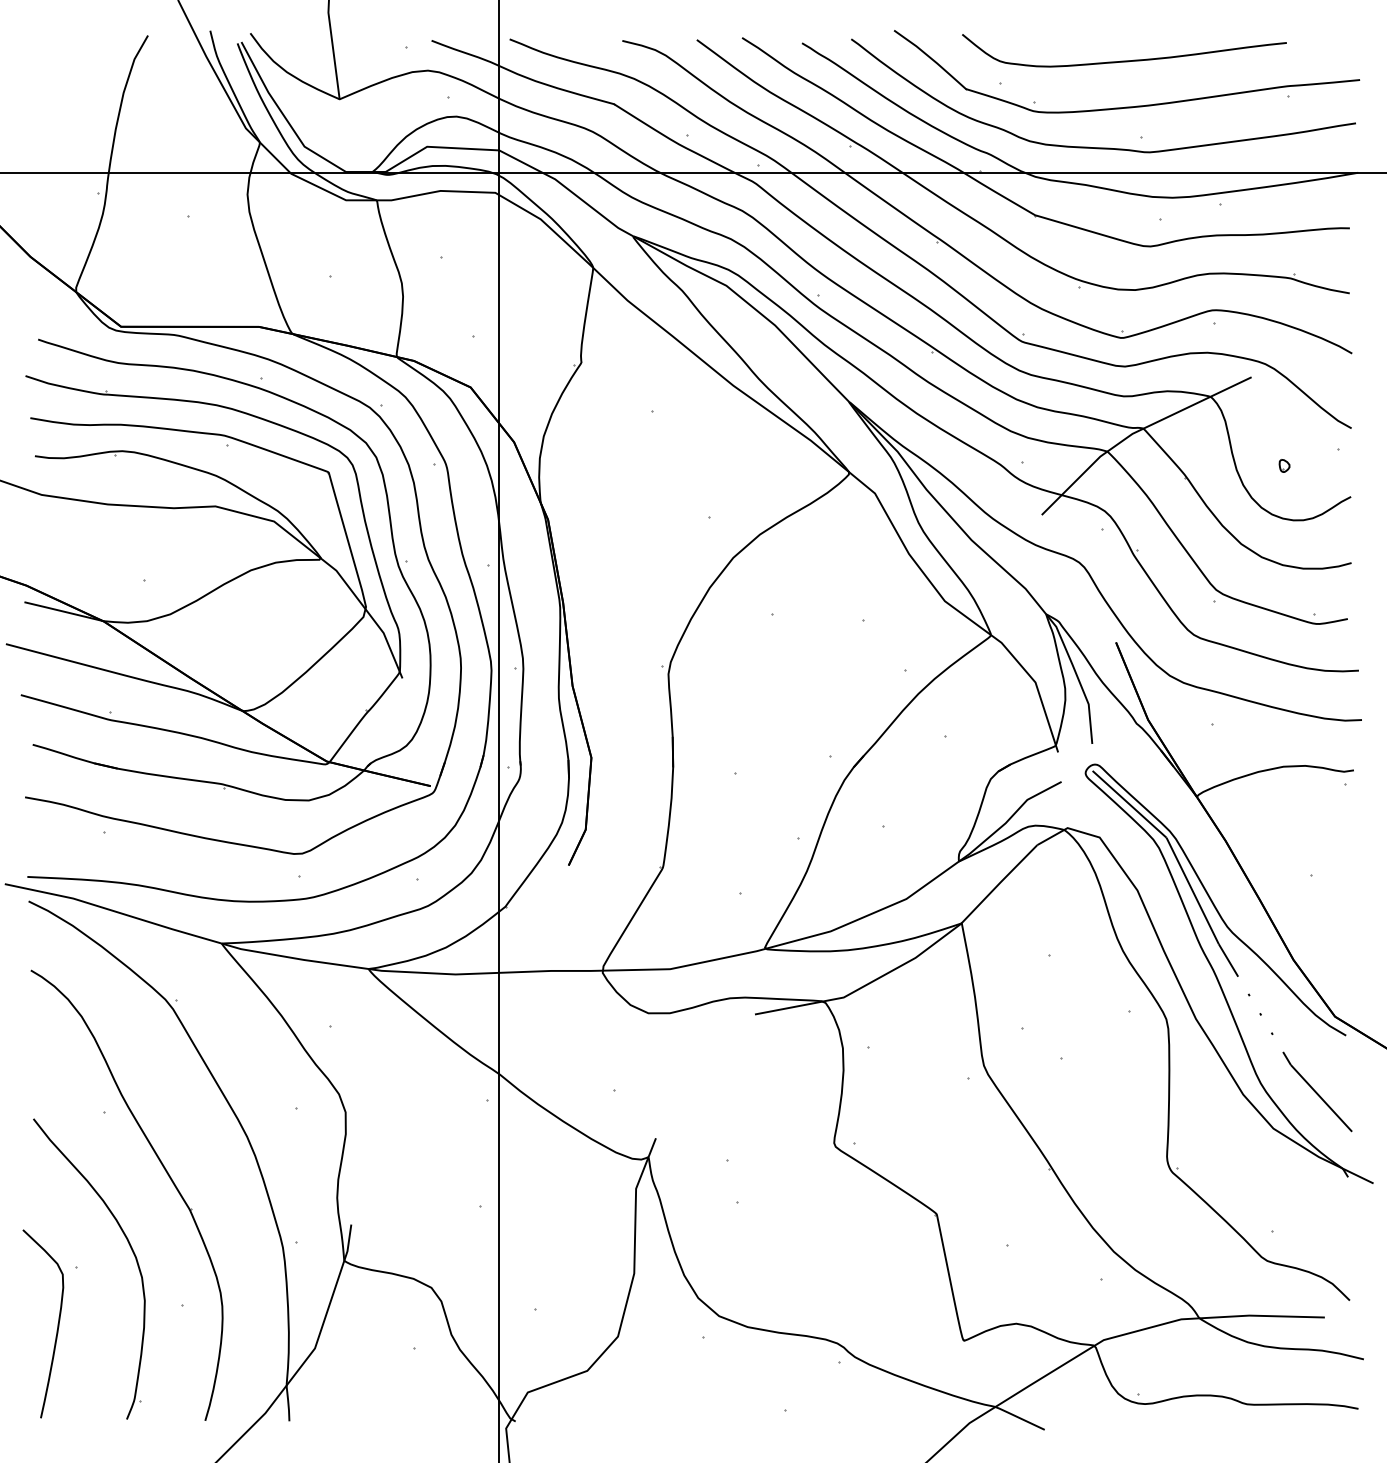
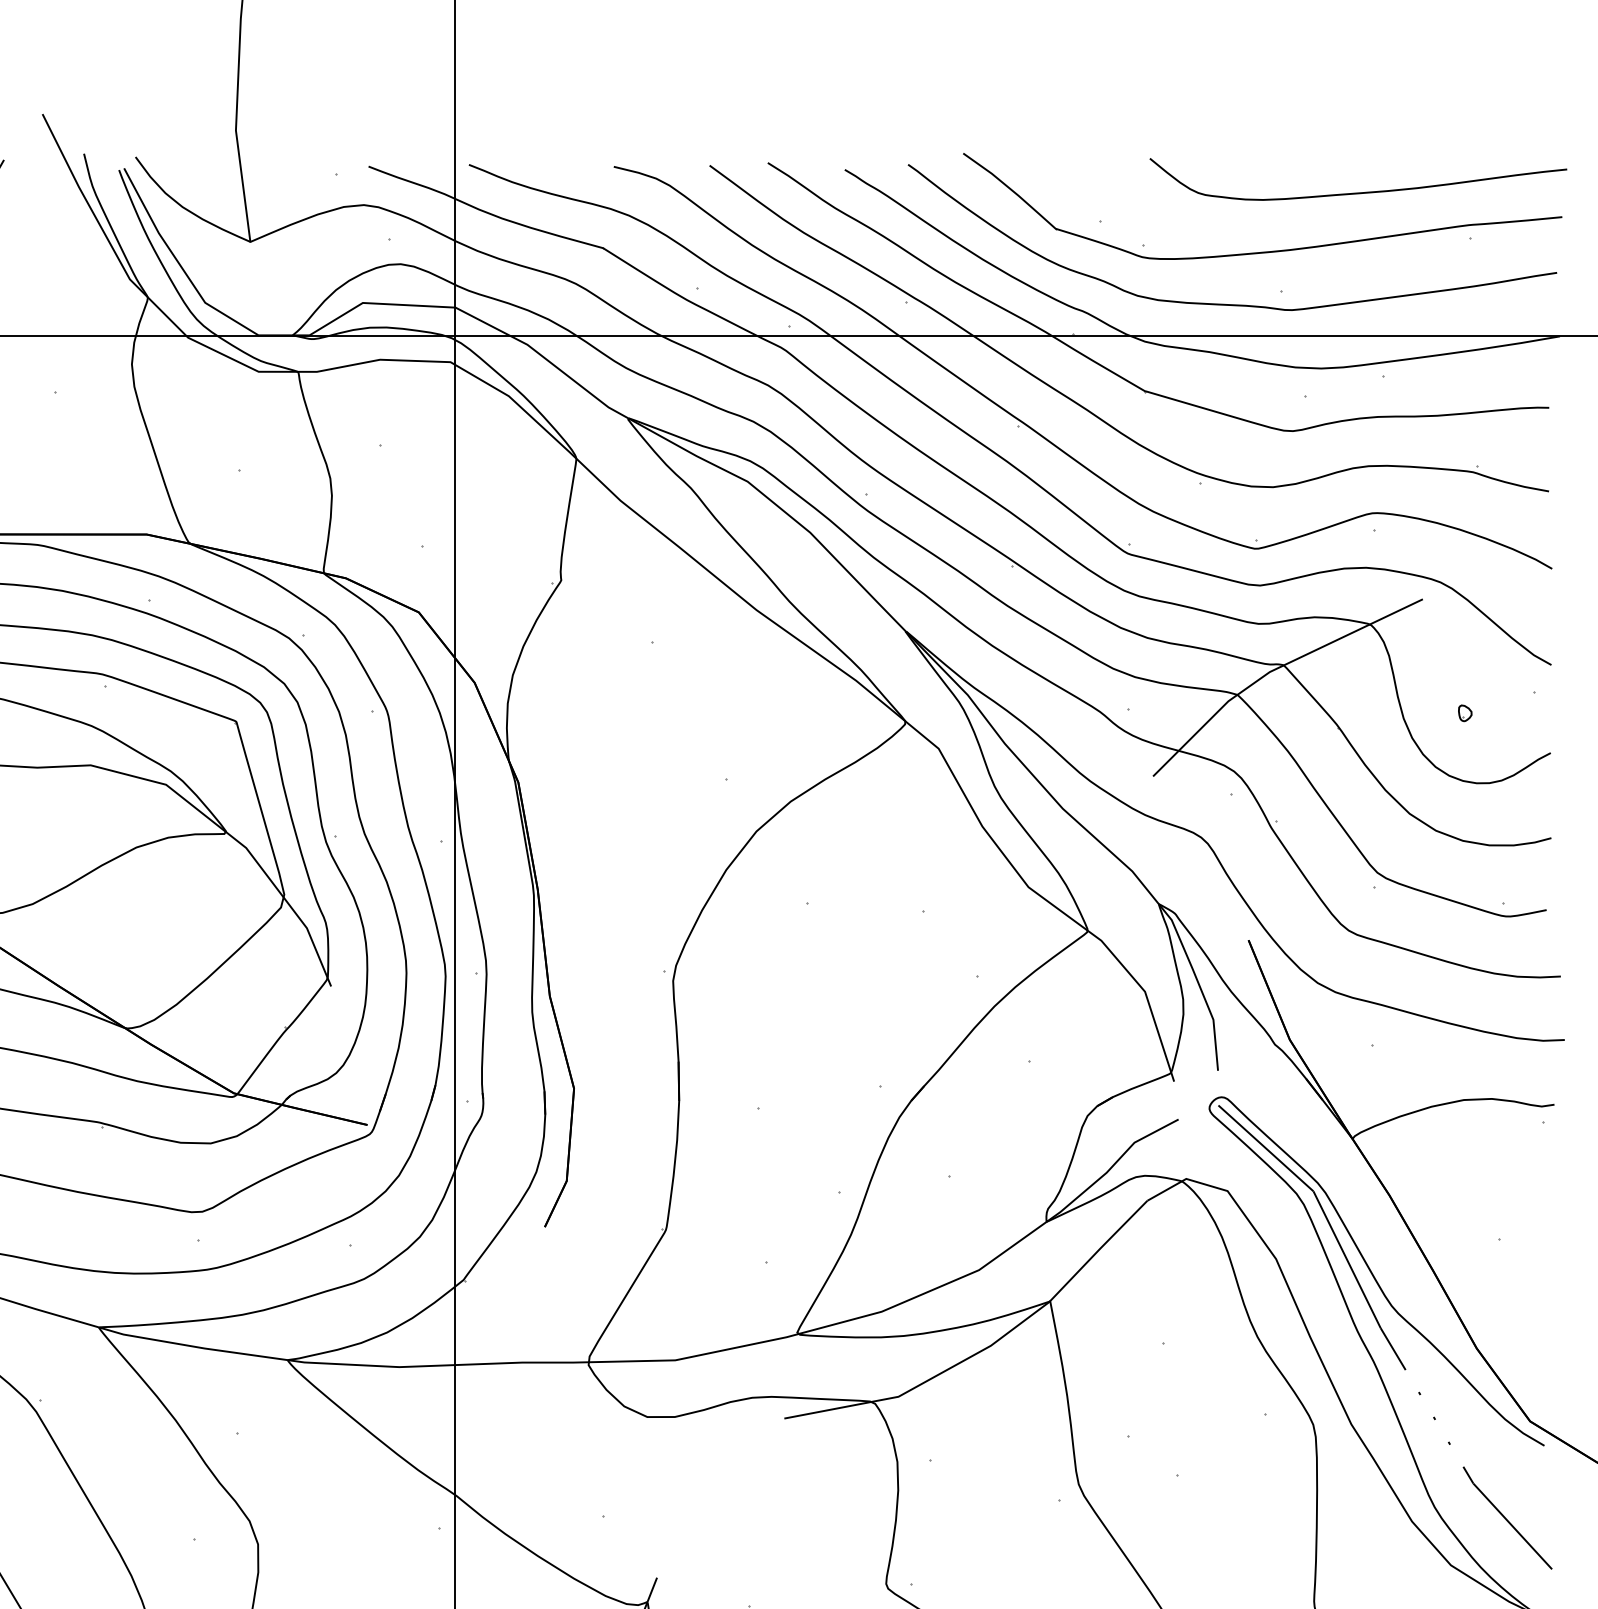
curve: (1124, 60) -> (1358, 192), moved

